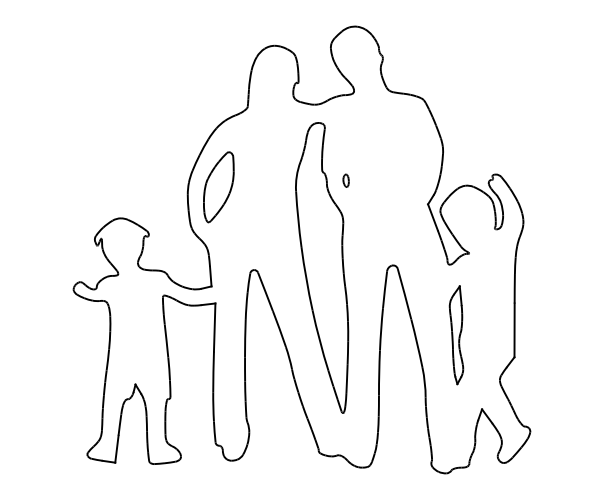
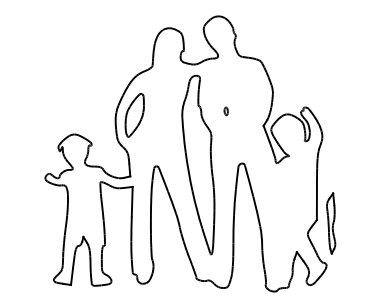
part: (345, 180) -> (225, 111), moved
part: (457, 335) -> (331, 223), moved

